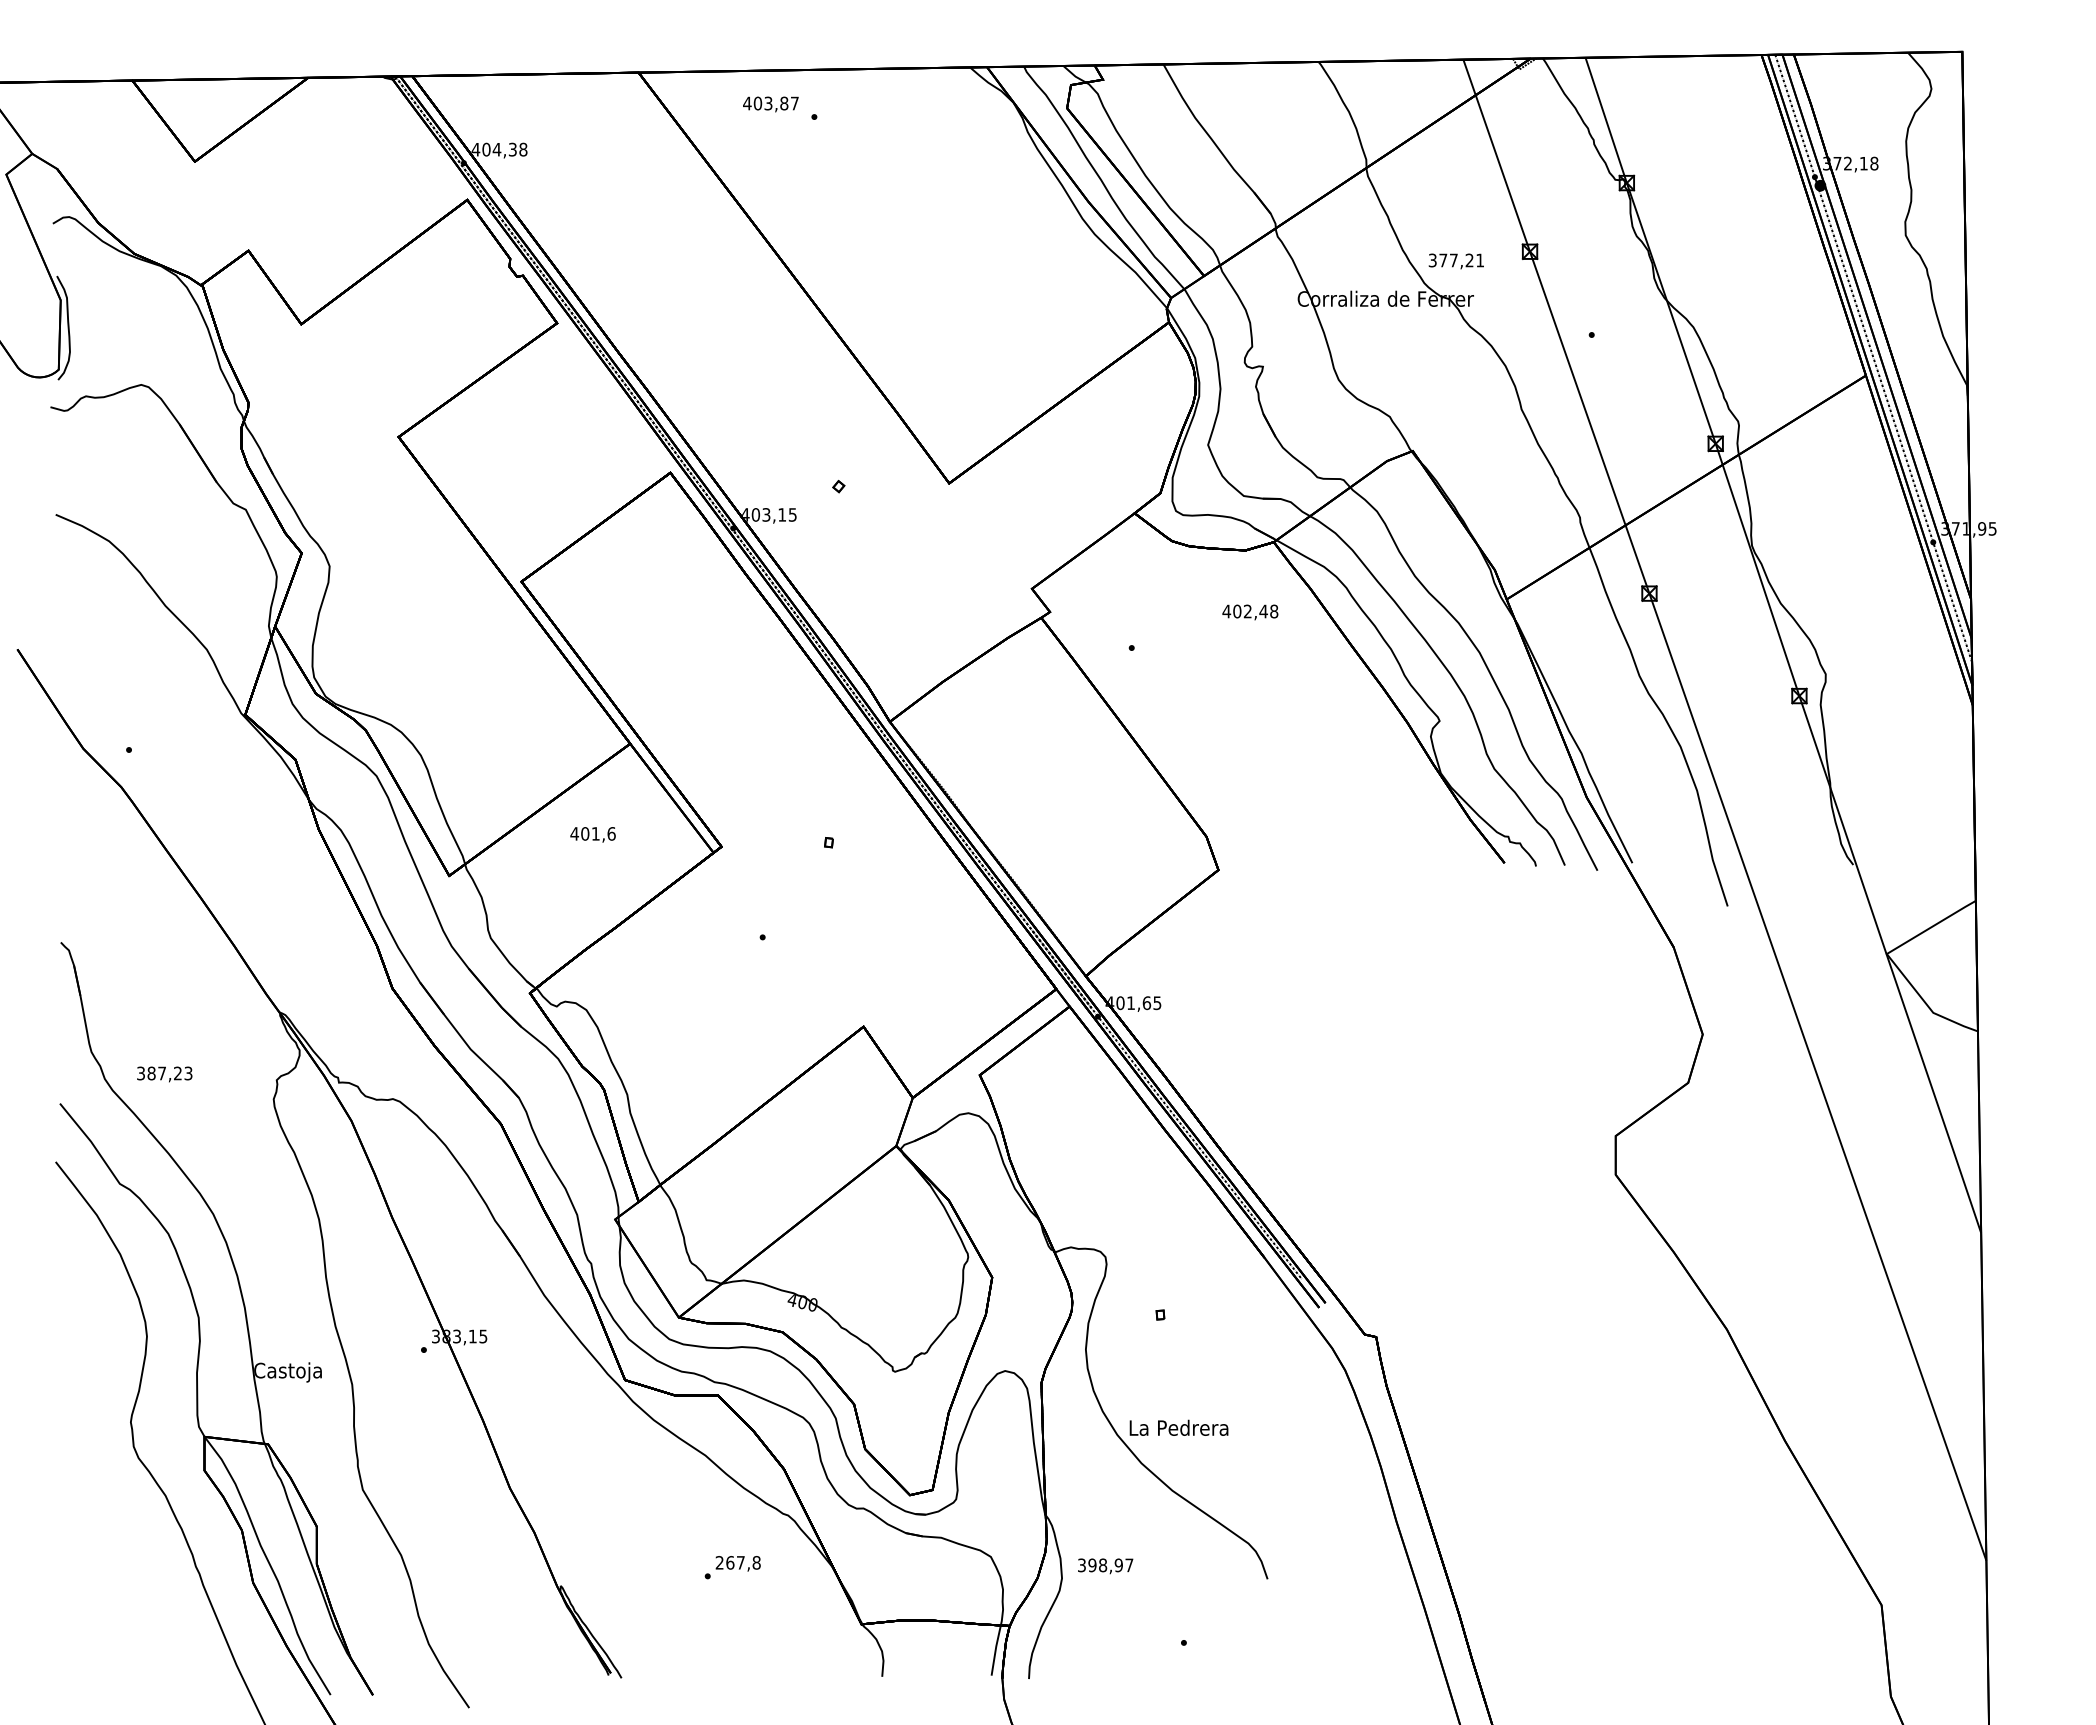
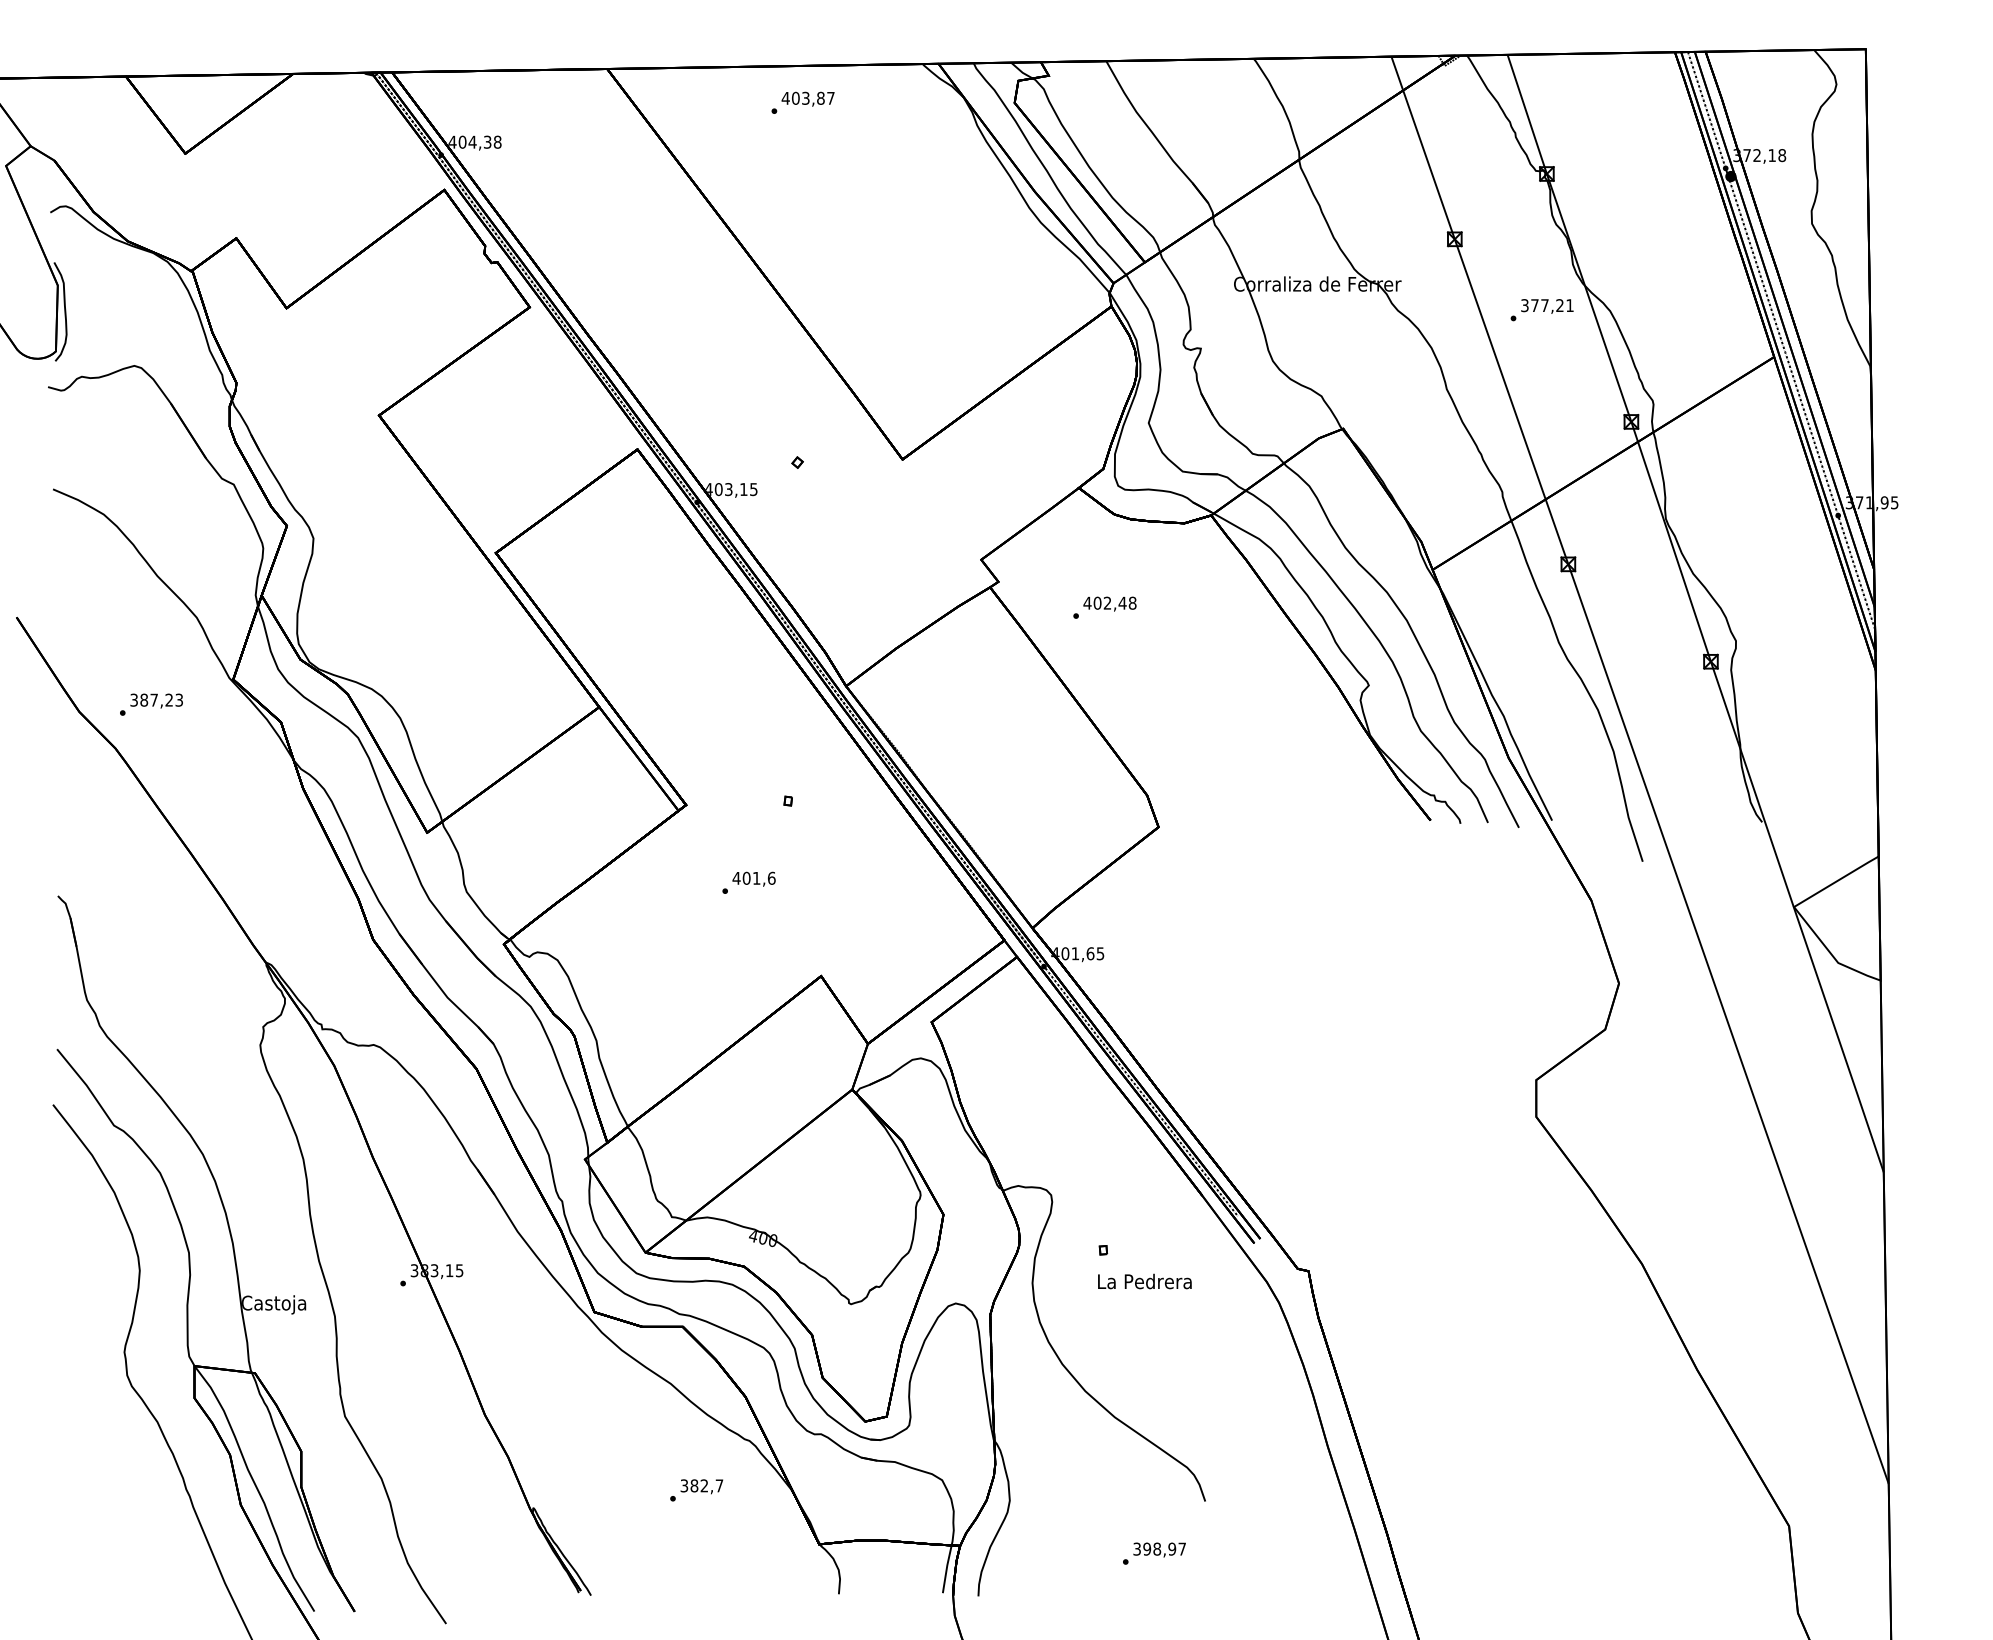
text: (770, 104) -> (807, 99), moved
text: (1455, 261) -> (1546, 306), moved
text: (1250, 612) -> (1110, 604), moved
text: (592, 834) -> (753, 878), moved
text: (164, 1074) -> (156, 701), moved
text: (1178, 1427) -> (1144, 1281), moved
text: (737, 1562) -> (701, 1485), 267,8 -> 382,7
text: (1105, 1566) -> (1159, 1550), moved

